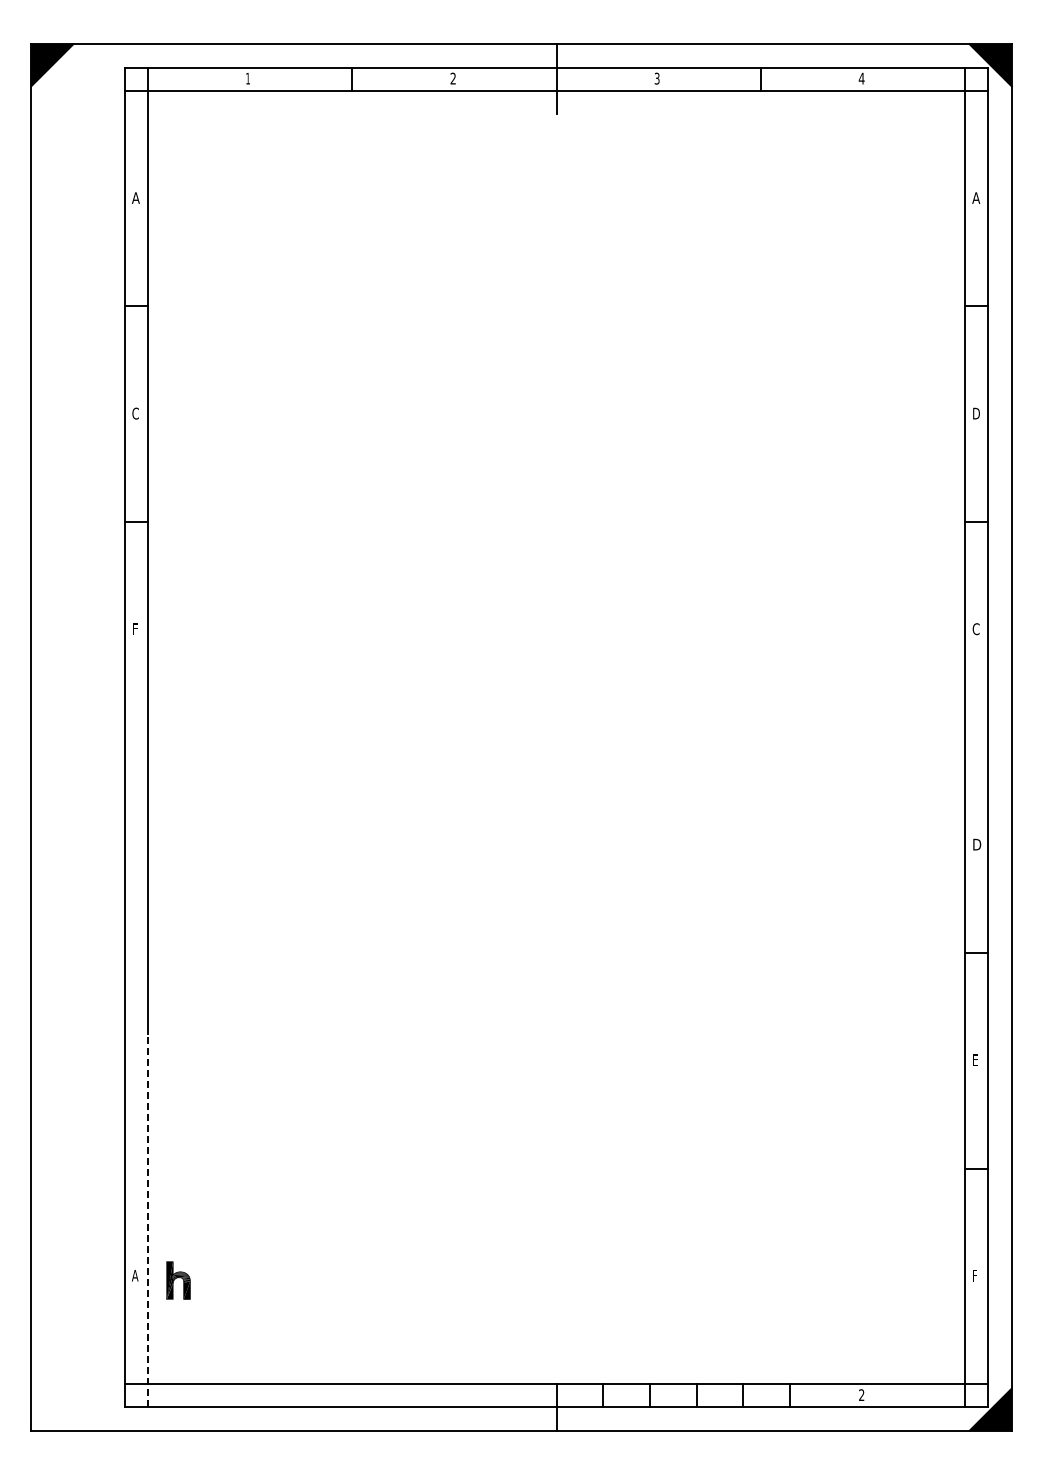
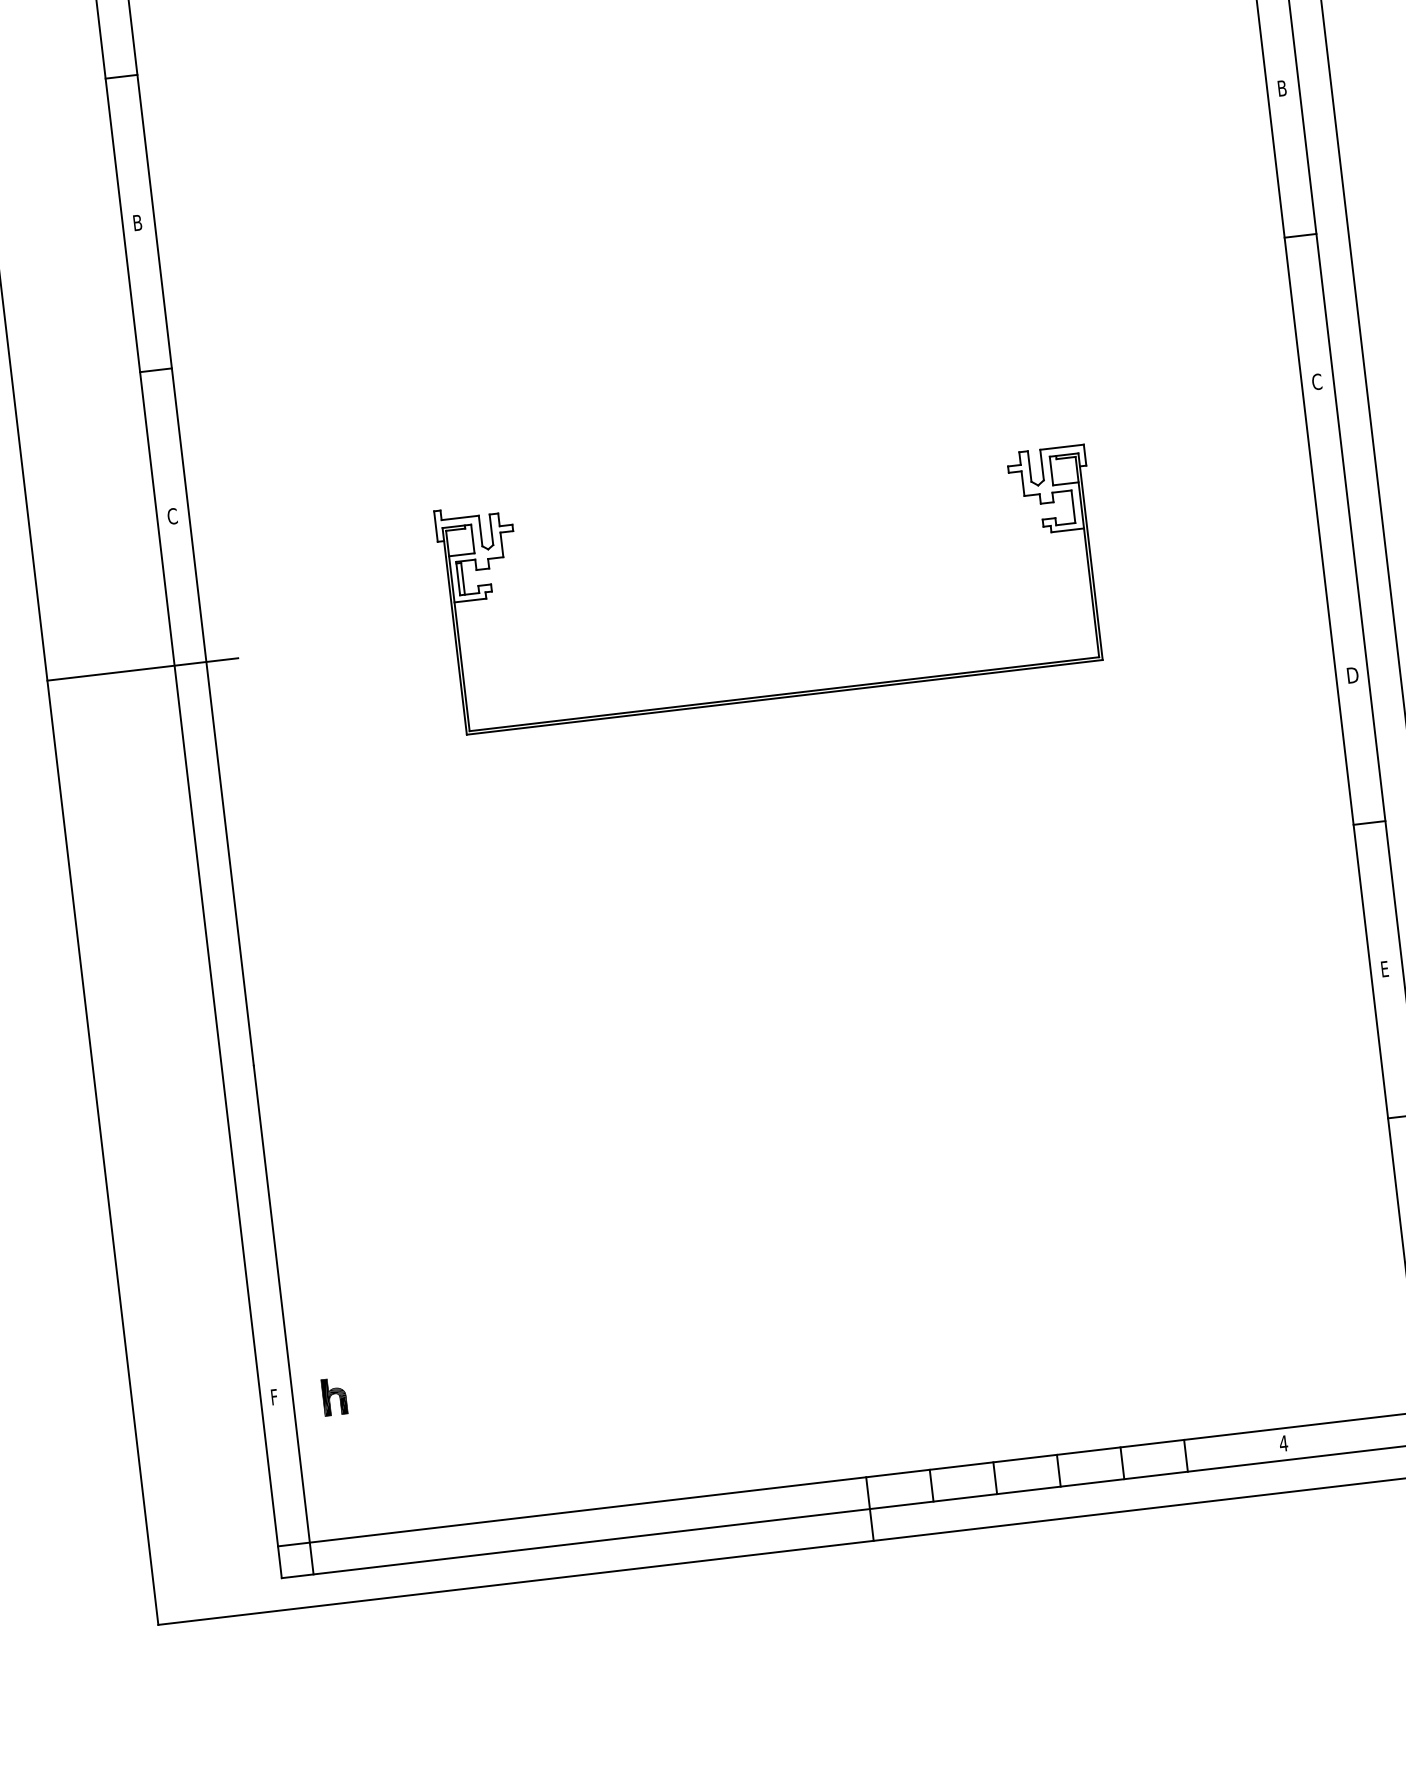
text: (135, 413) -> (137, 222), C -> B
text: (976, 413) -> (1282, 88), D -> B
text: (135, 629) -> (172, 516), F -> C
line: (101, 737) -> (143, 669), added
part: (563, 809) -> (783, 693), added
line: (148, 1220) -> (284, 1319), dashed -> solid
text: (135, 1275) -> (275, 1396), A -> F
part: (177, 1280) -> (333, 1396), size x0.71
text: (861, 1394) -> (1283, 1442), 2 -> 4

